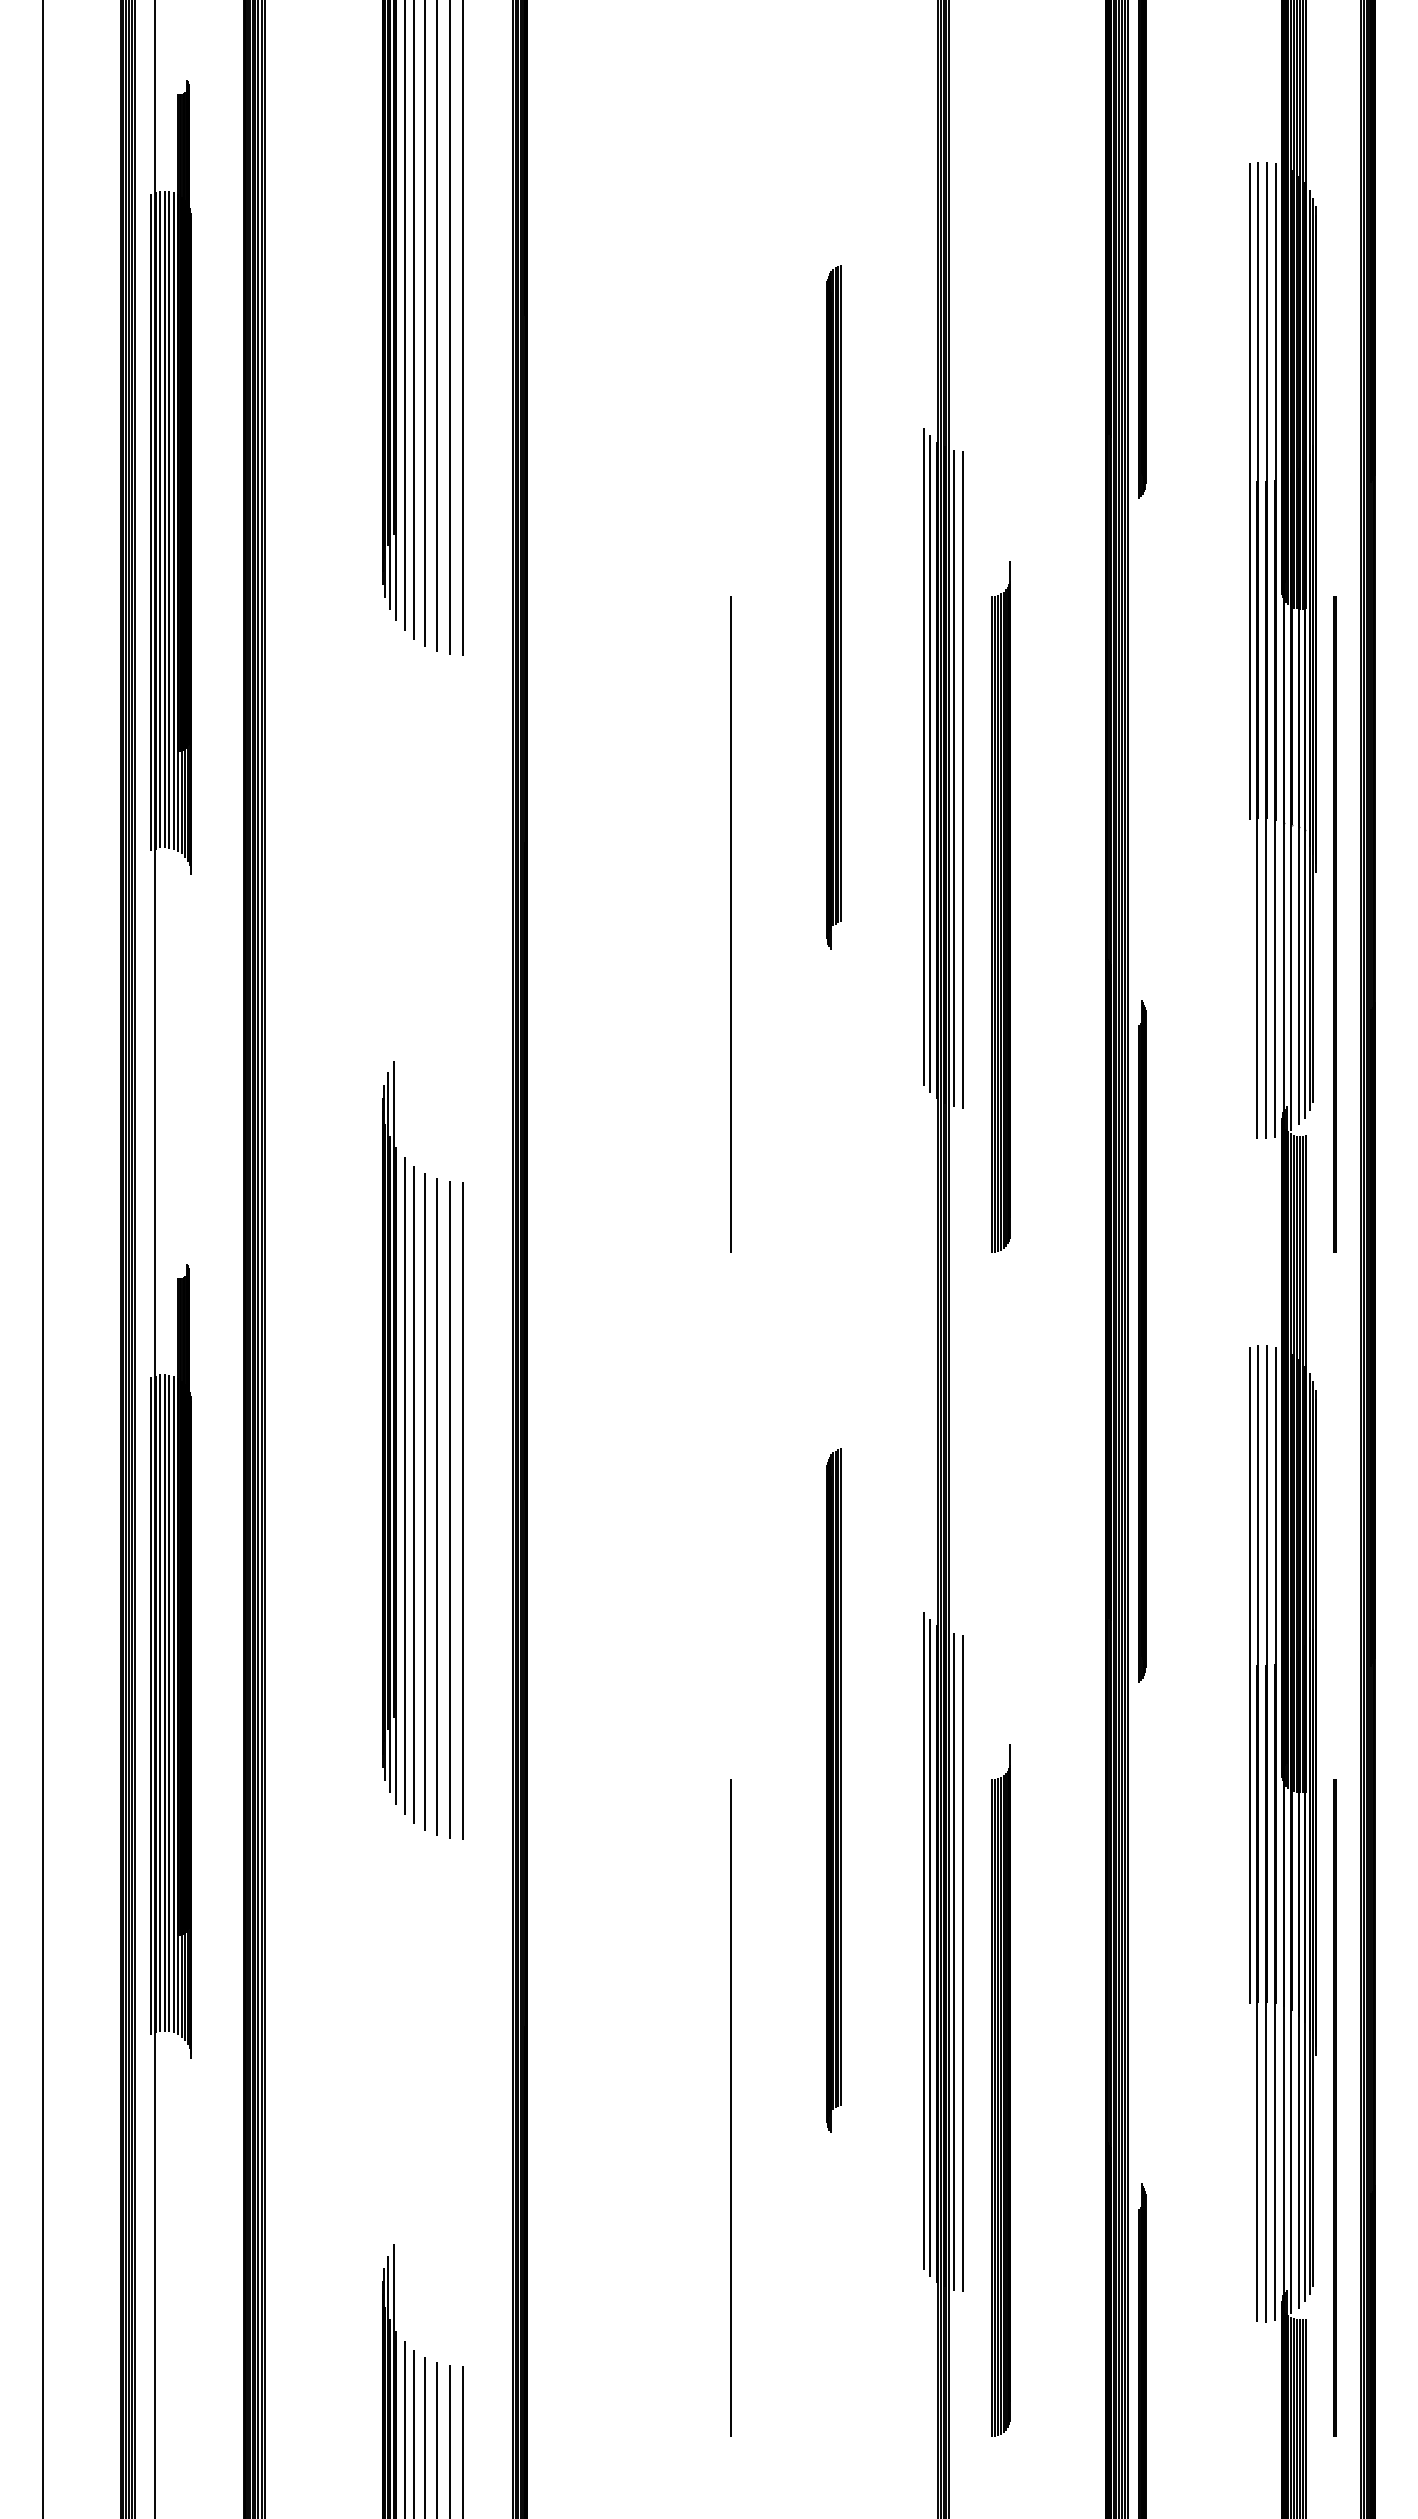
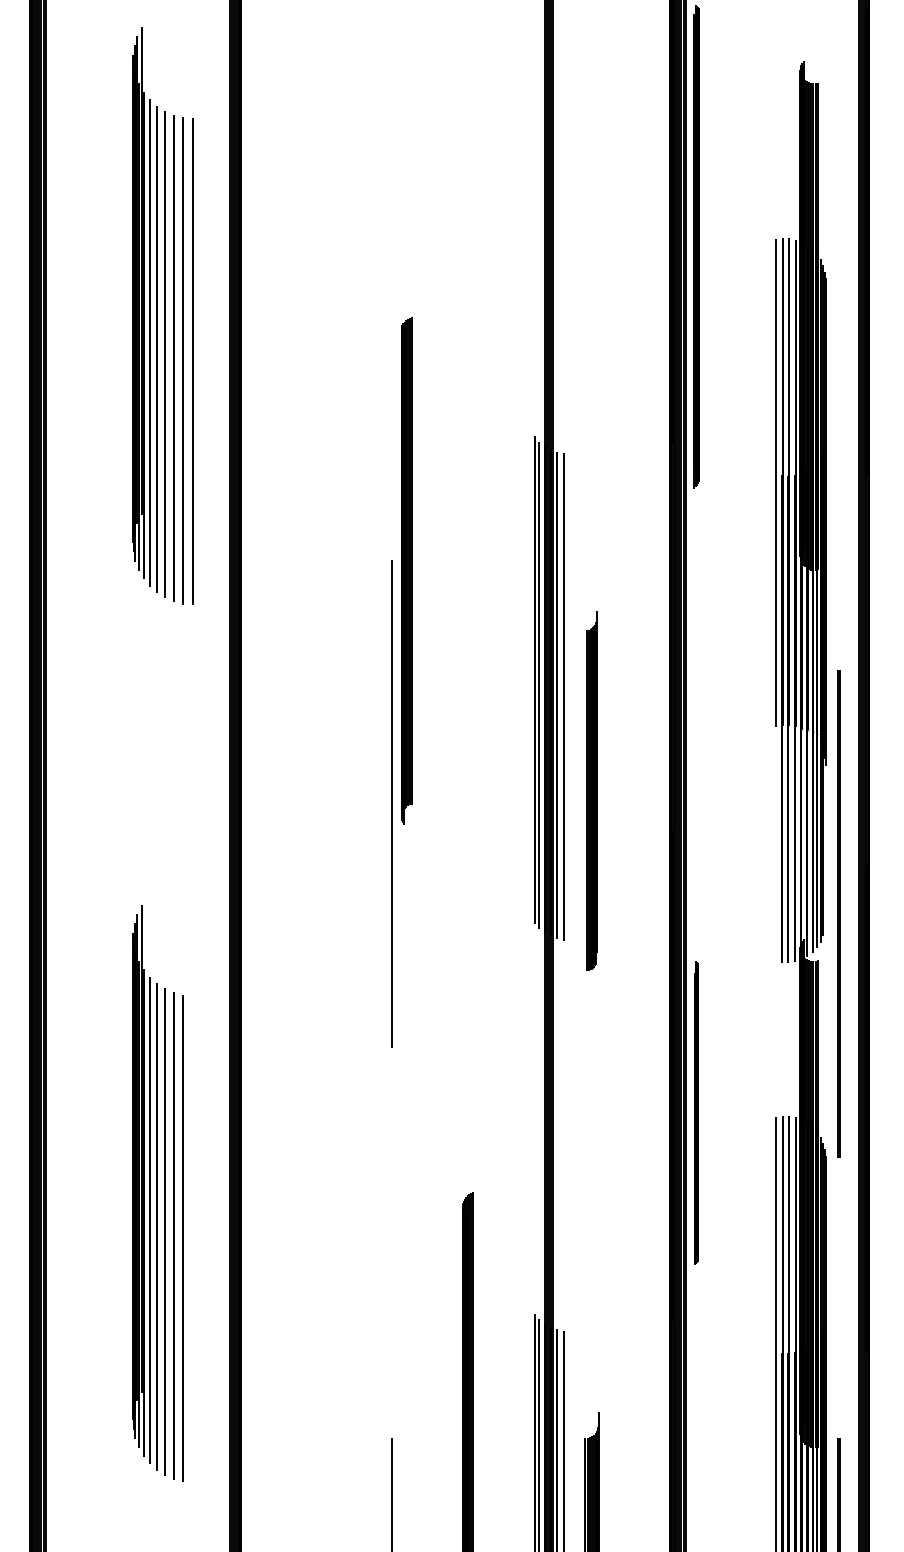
part: (833, 607) -> (406, 571), moved
part: (1000, 906) -> (591, 790), size x0.7
line: (1334, 924) -> (839, 913), moved
part: (1142, 1341) -> (696, 1113), size x0.6
line: (462, 1510) -> (192, 1238), removed

